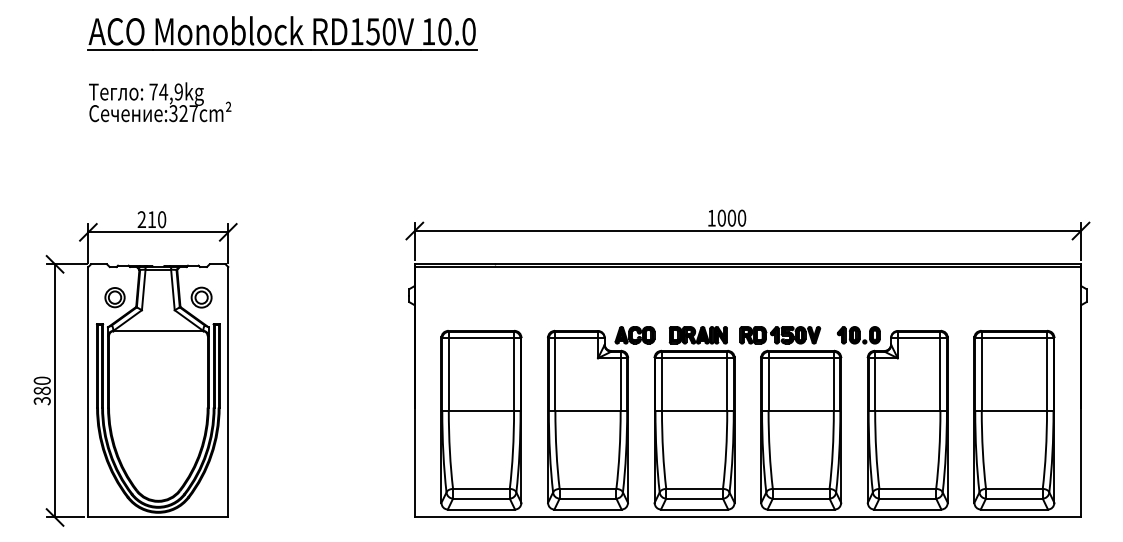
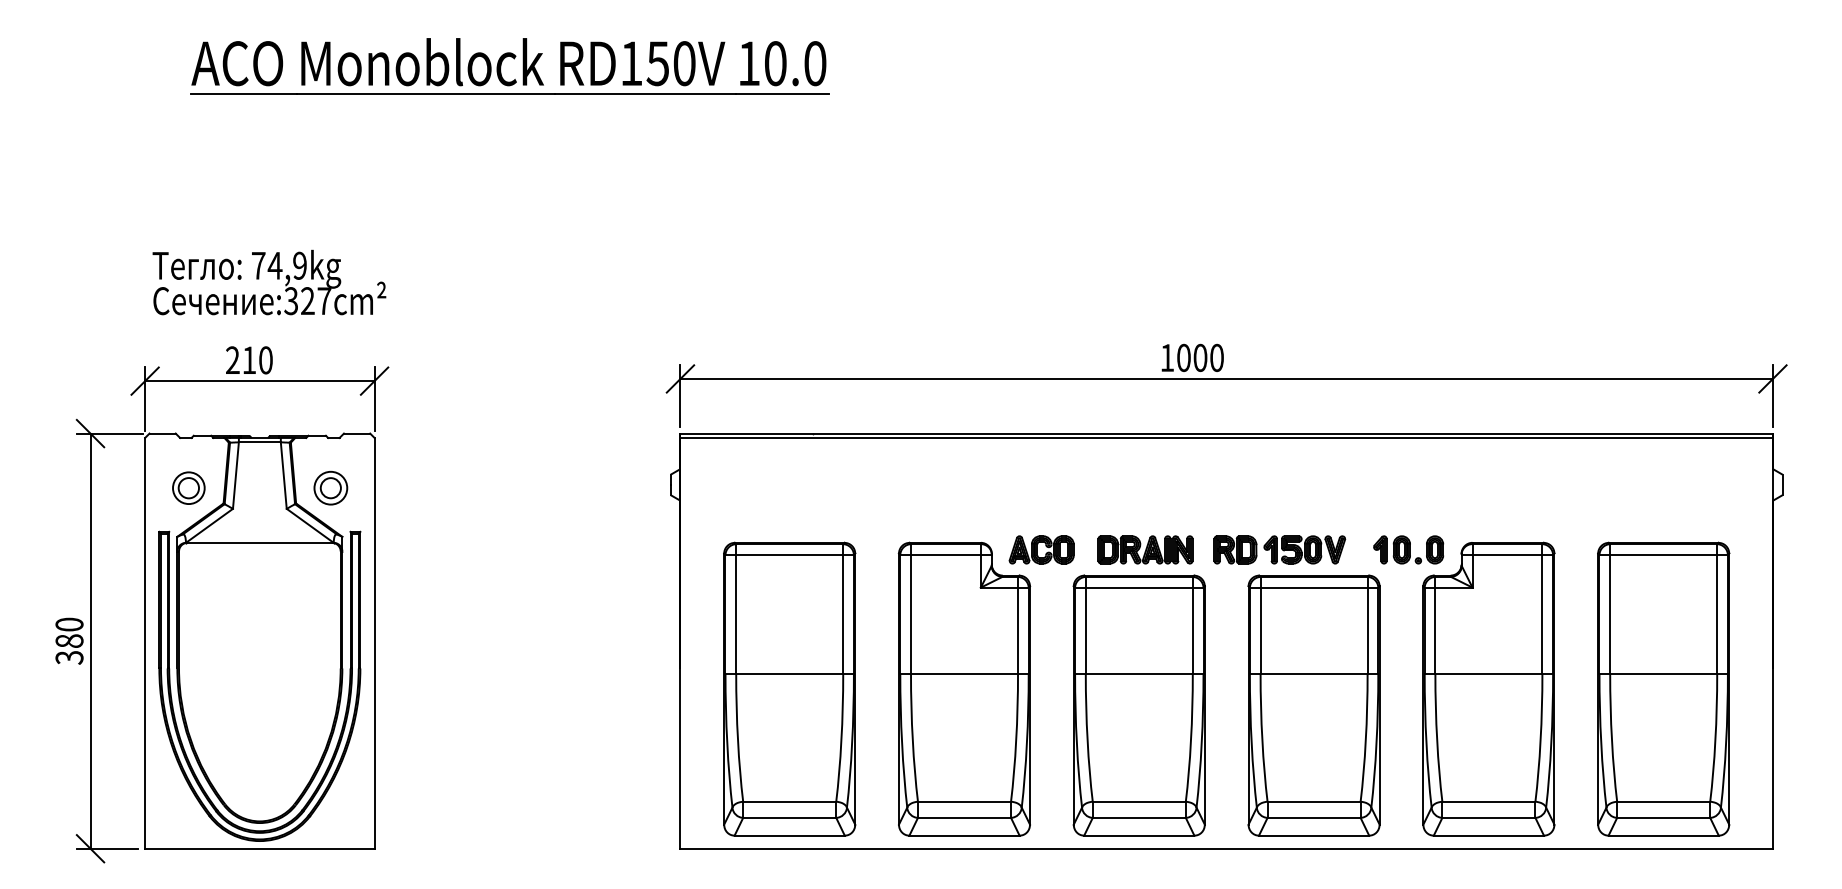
part: (282, 33) -> (509, 66), moved
text: (160, 102) -> (269, 282), moved

